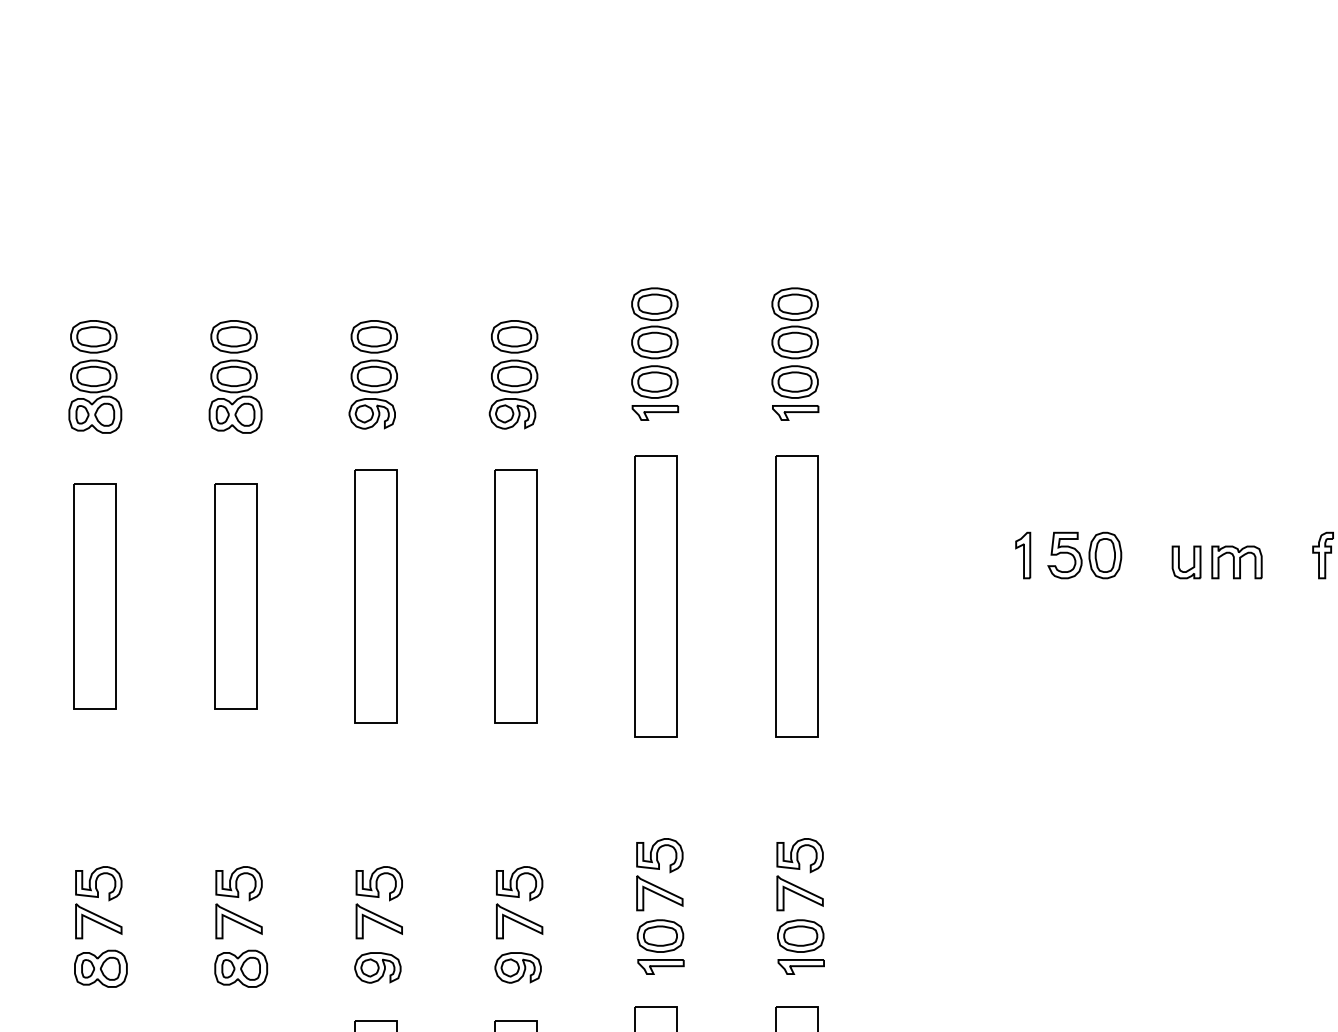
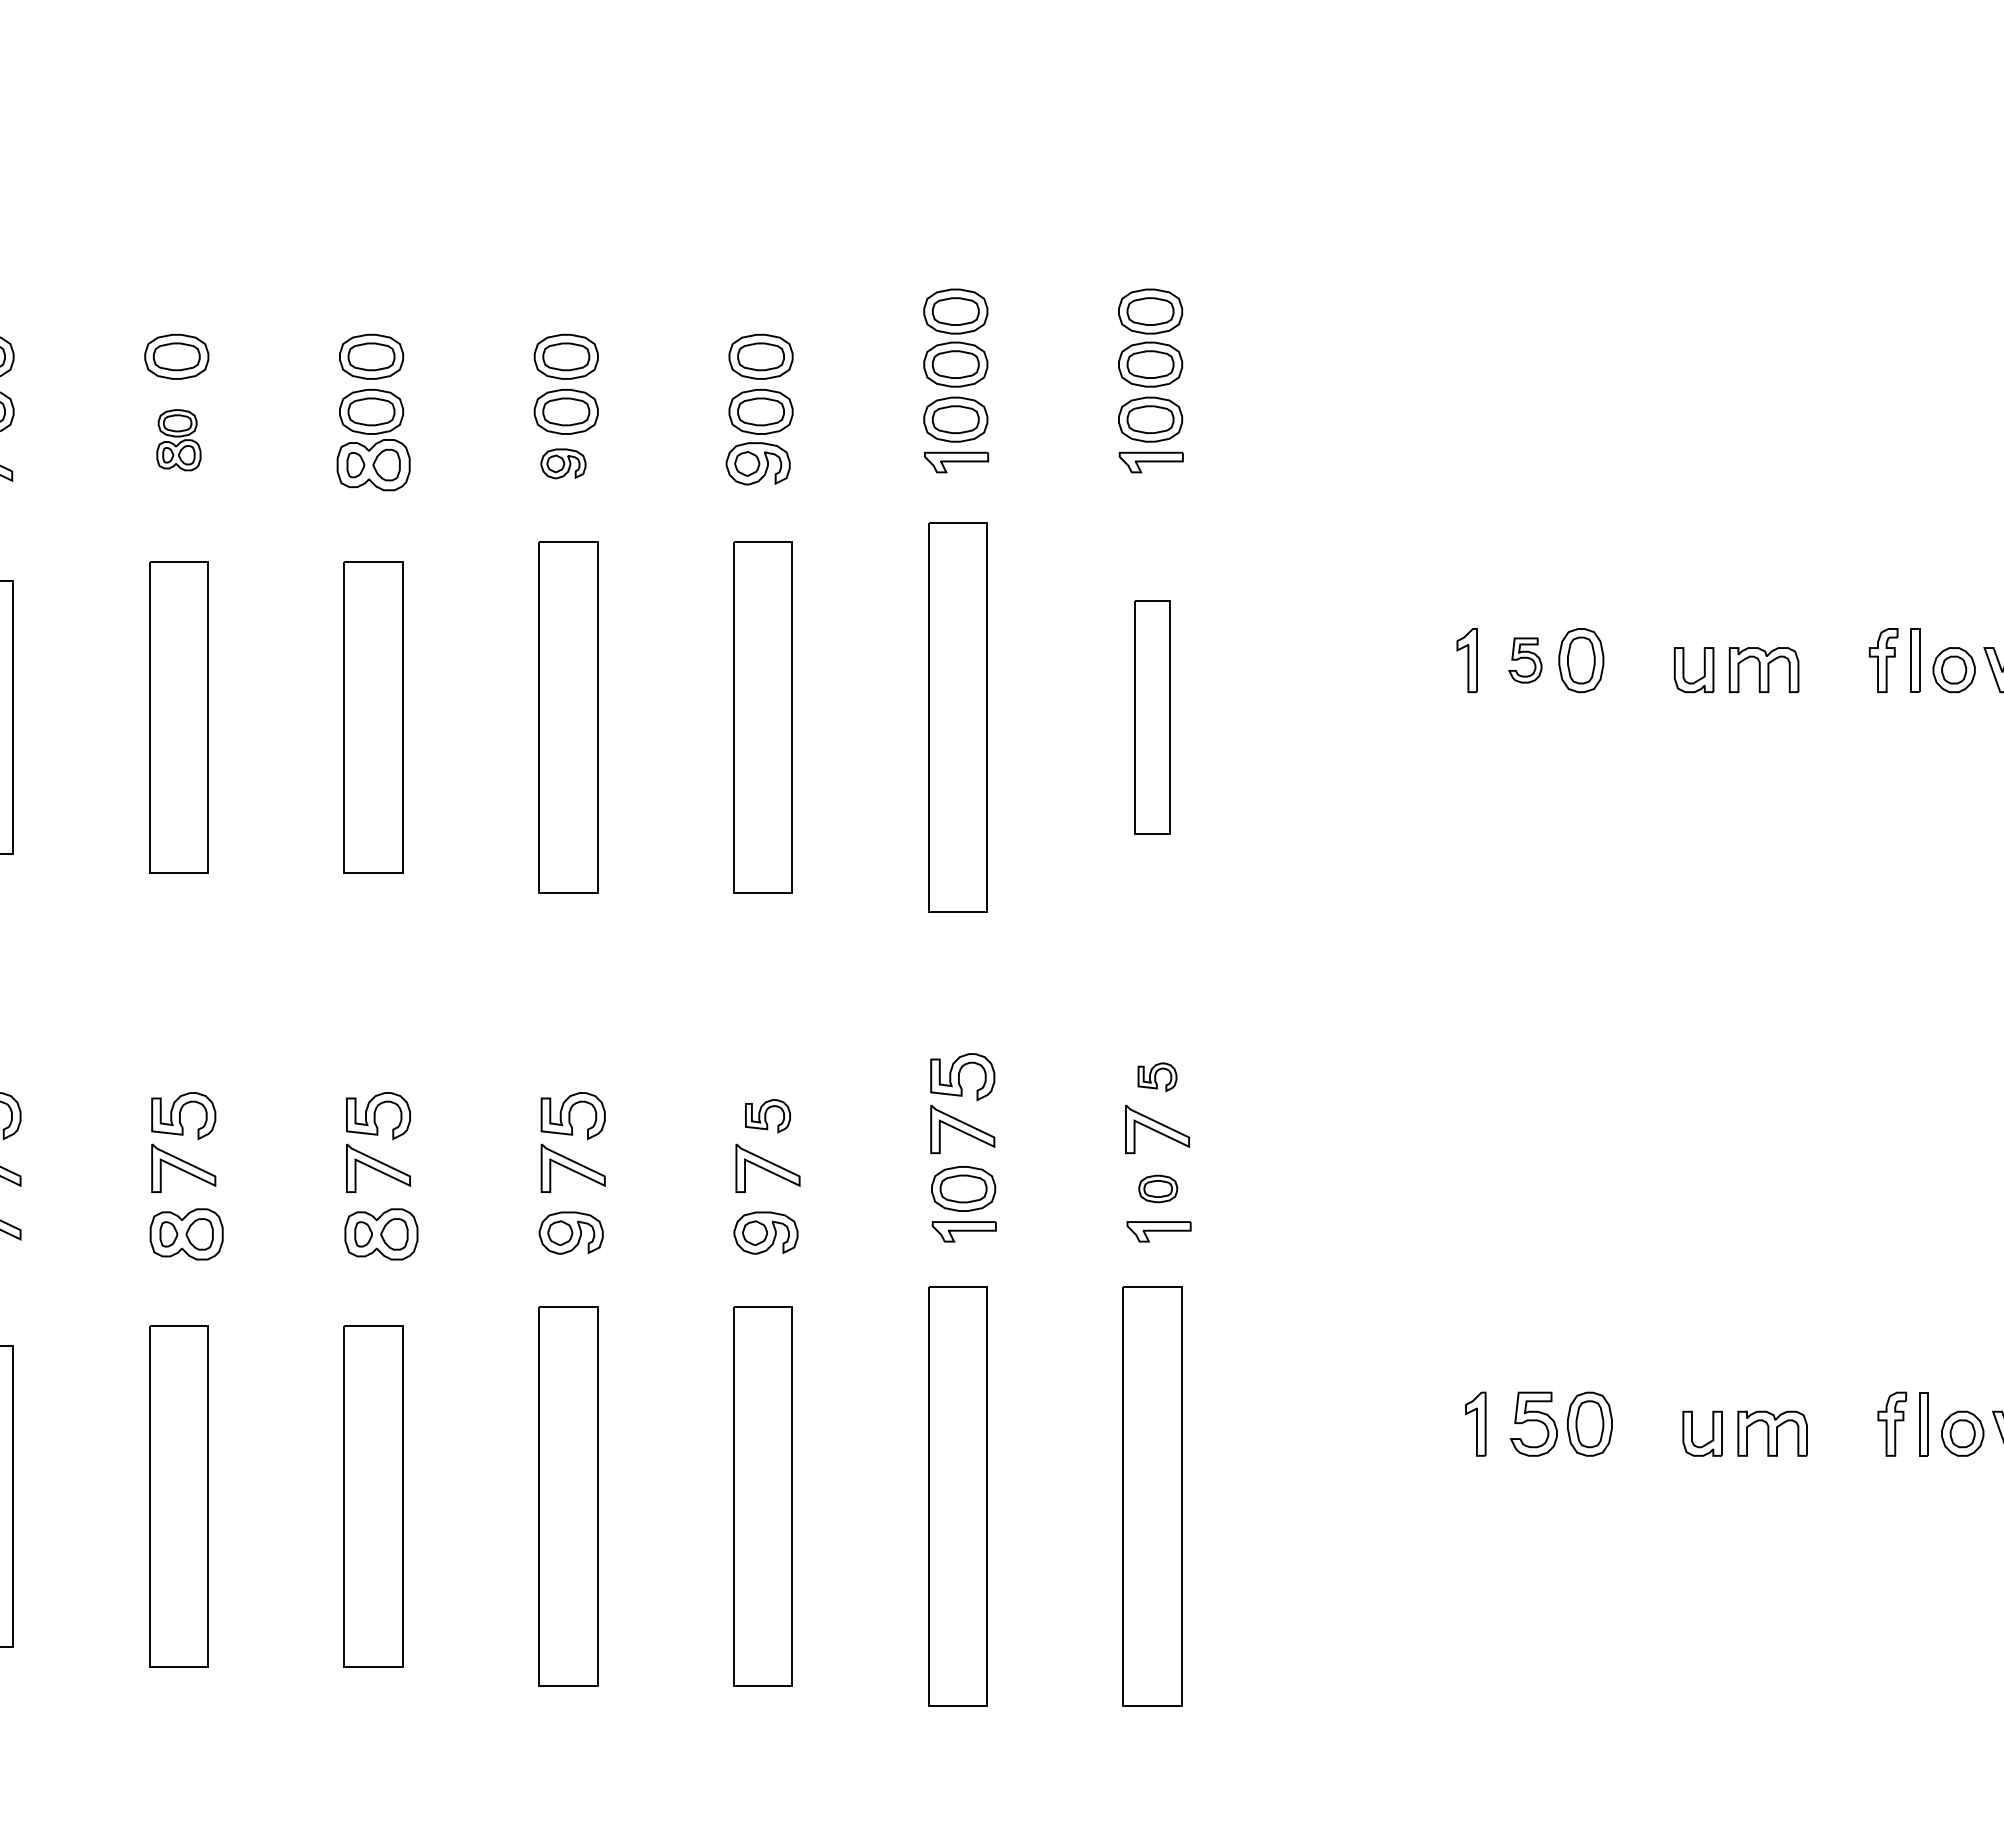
part: (95, 397) -> (178, 440), size x0.6
part: (372, 413) -> (563, 463), size x0.7
part: (1065, 555) -> (1525, 660), size x0.7
part: (796, 596) -> (1152, 717), size x0.6
part: (800, 855) -> (1157, 1077), size x0.6
part: (519, 883) -> (767, 1116), size x0.7
part: (800, 935) -> (1157, 1188), size x0.6

